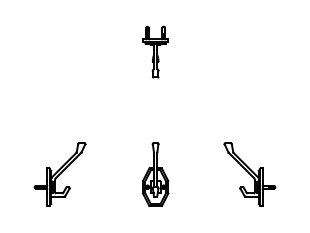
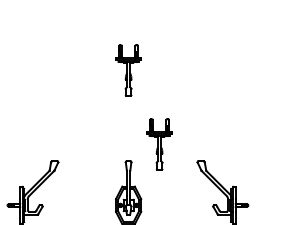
part: (186, 125) -> (159, 143), added

